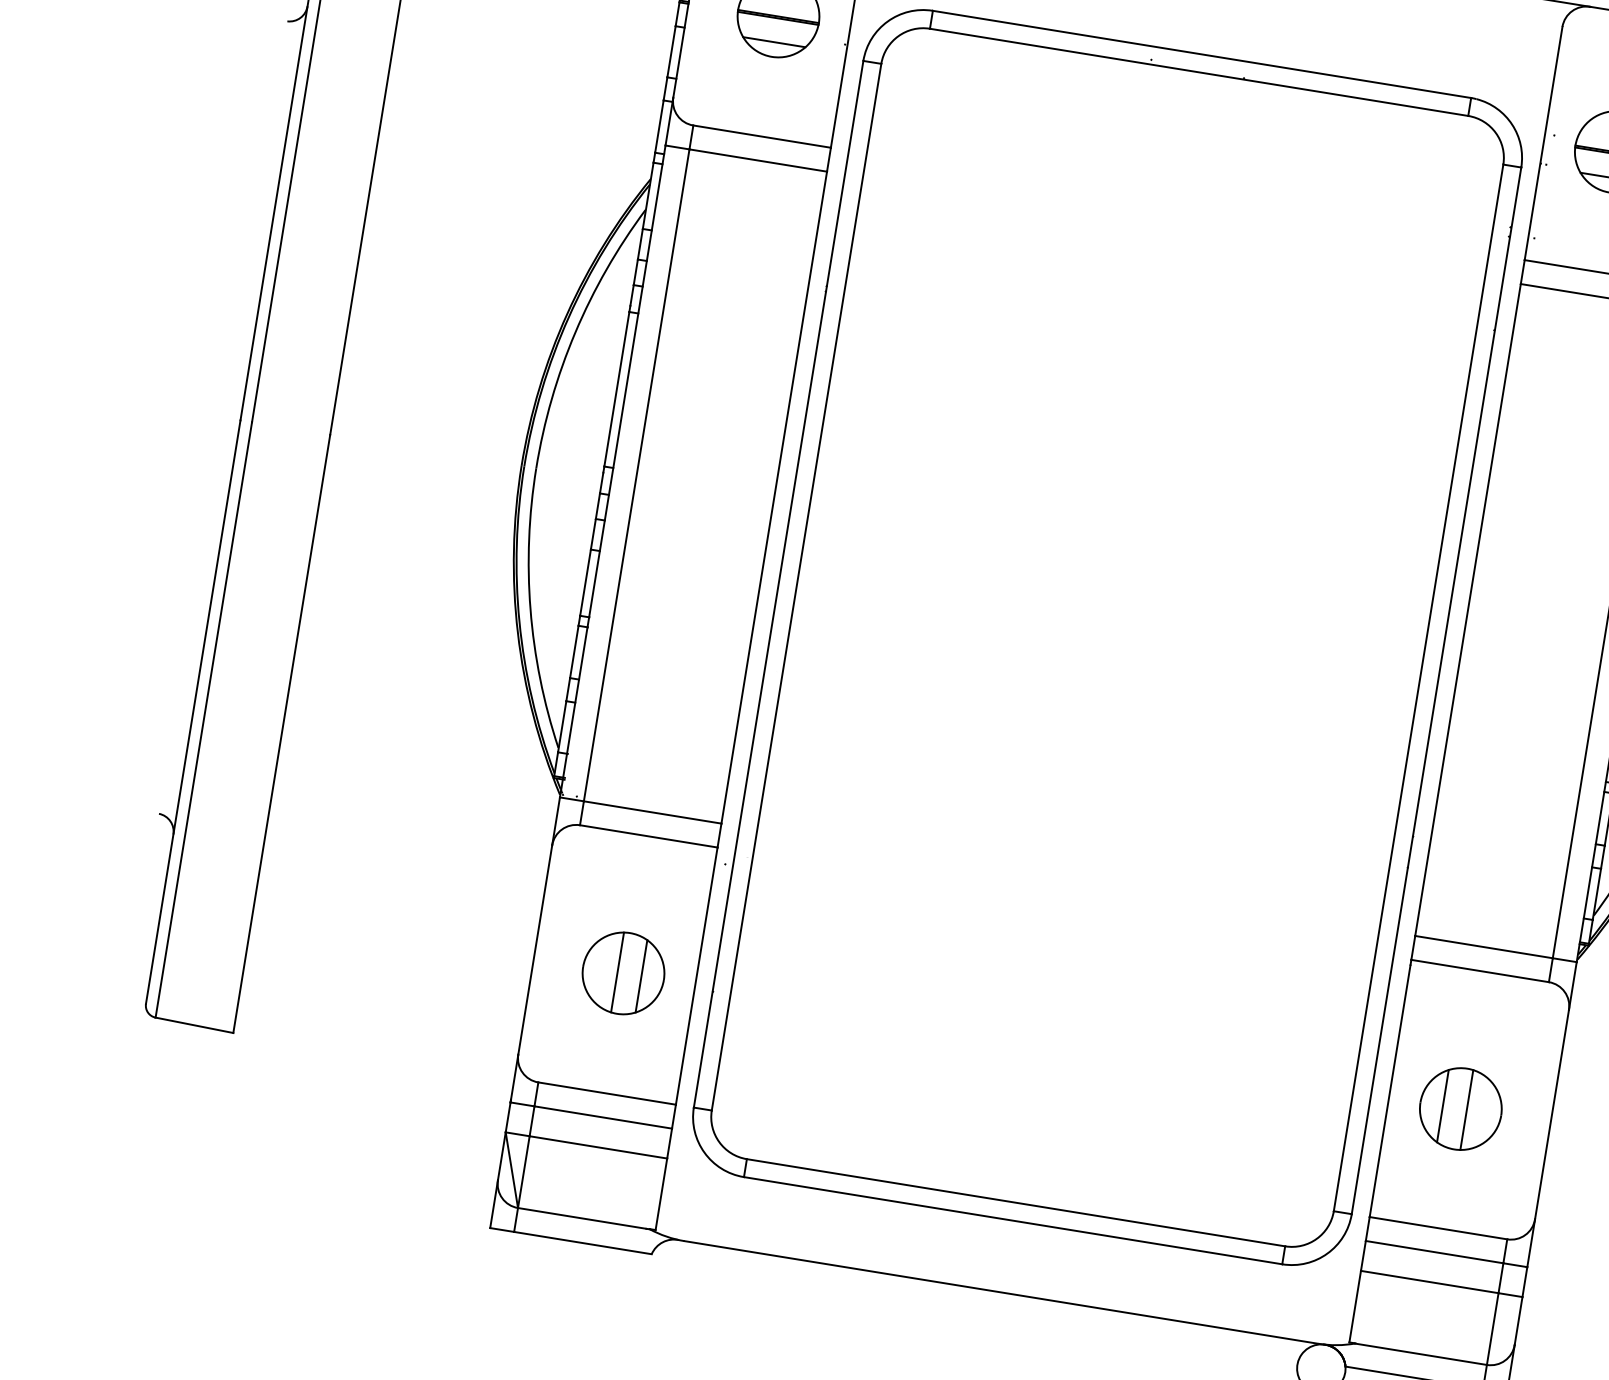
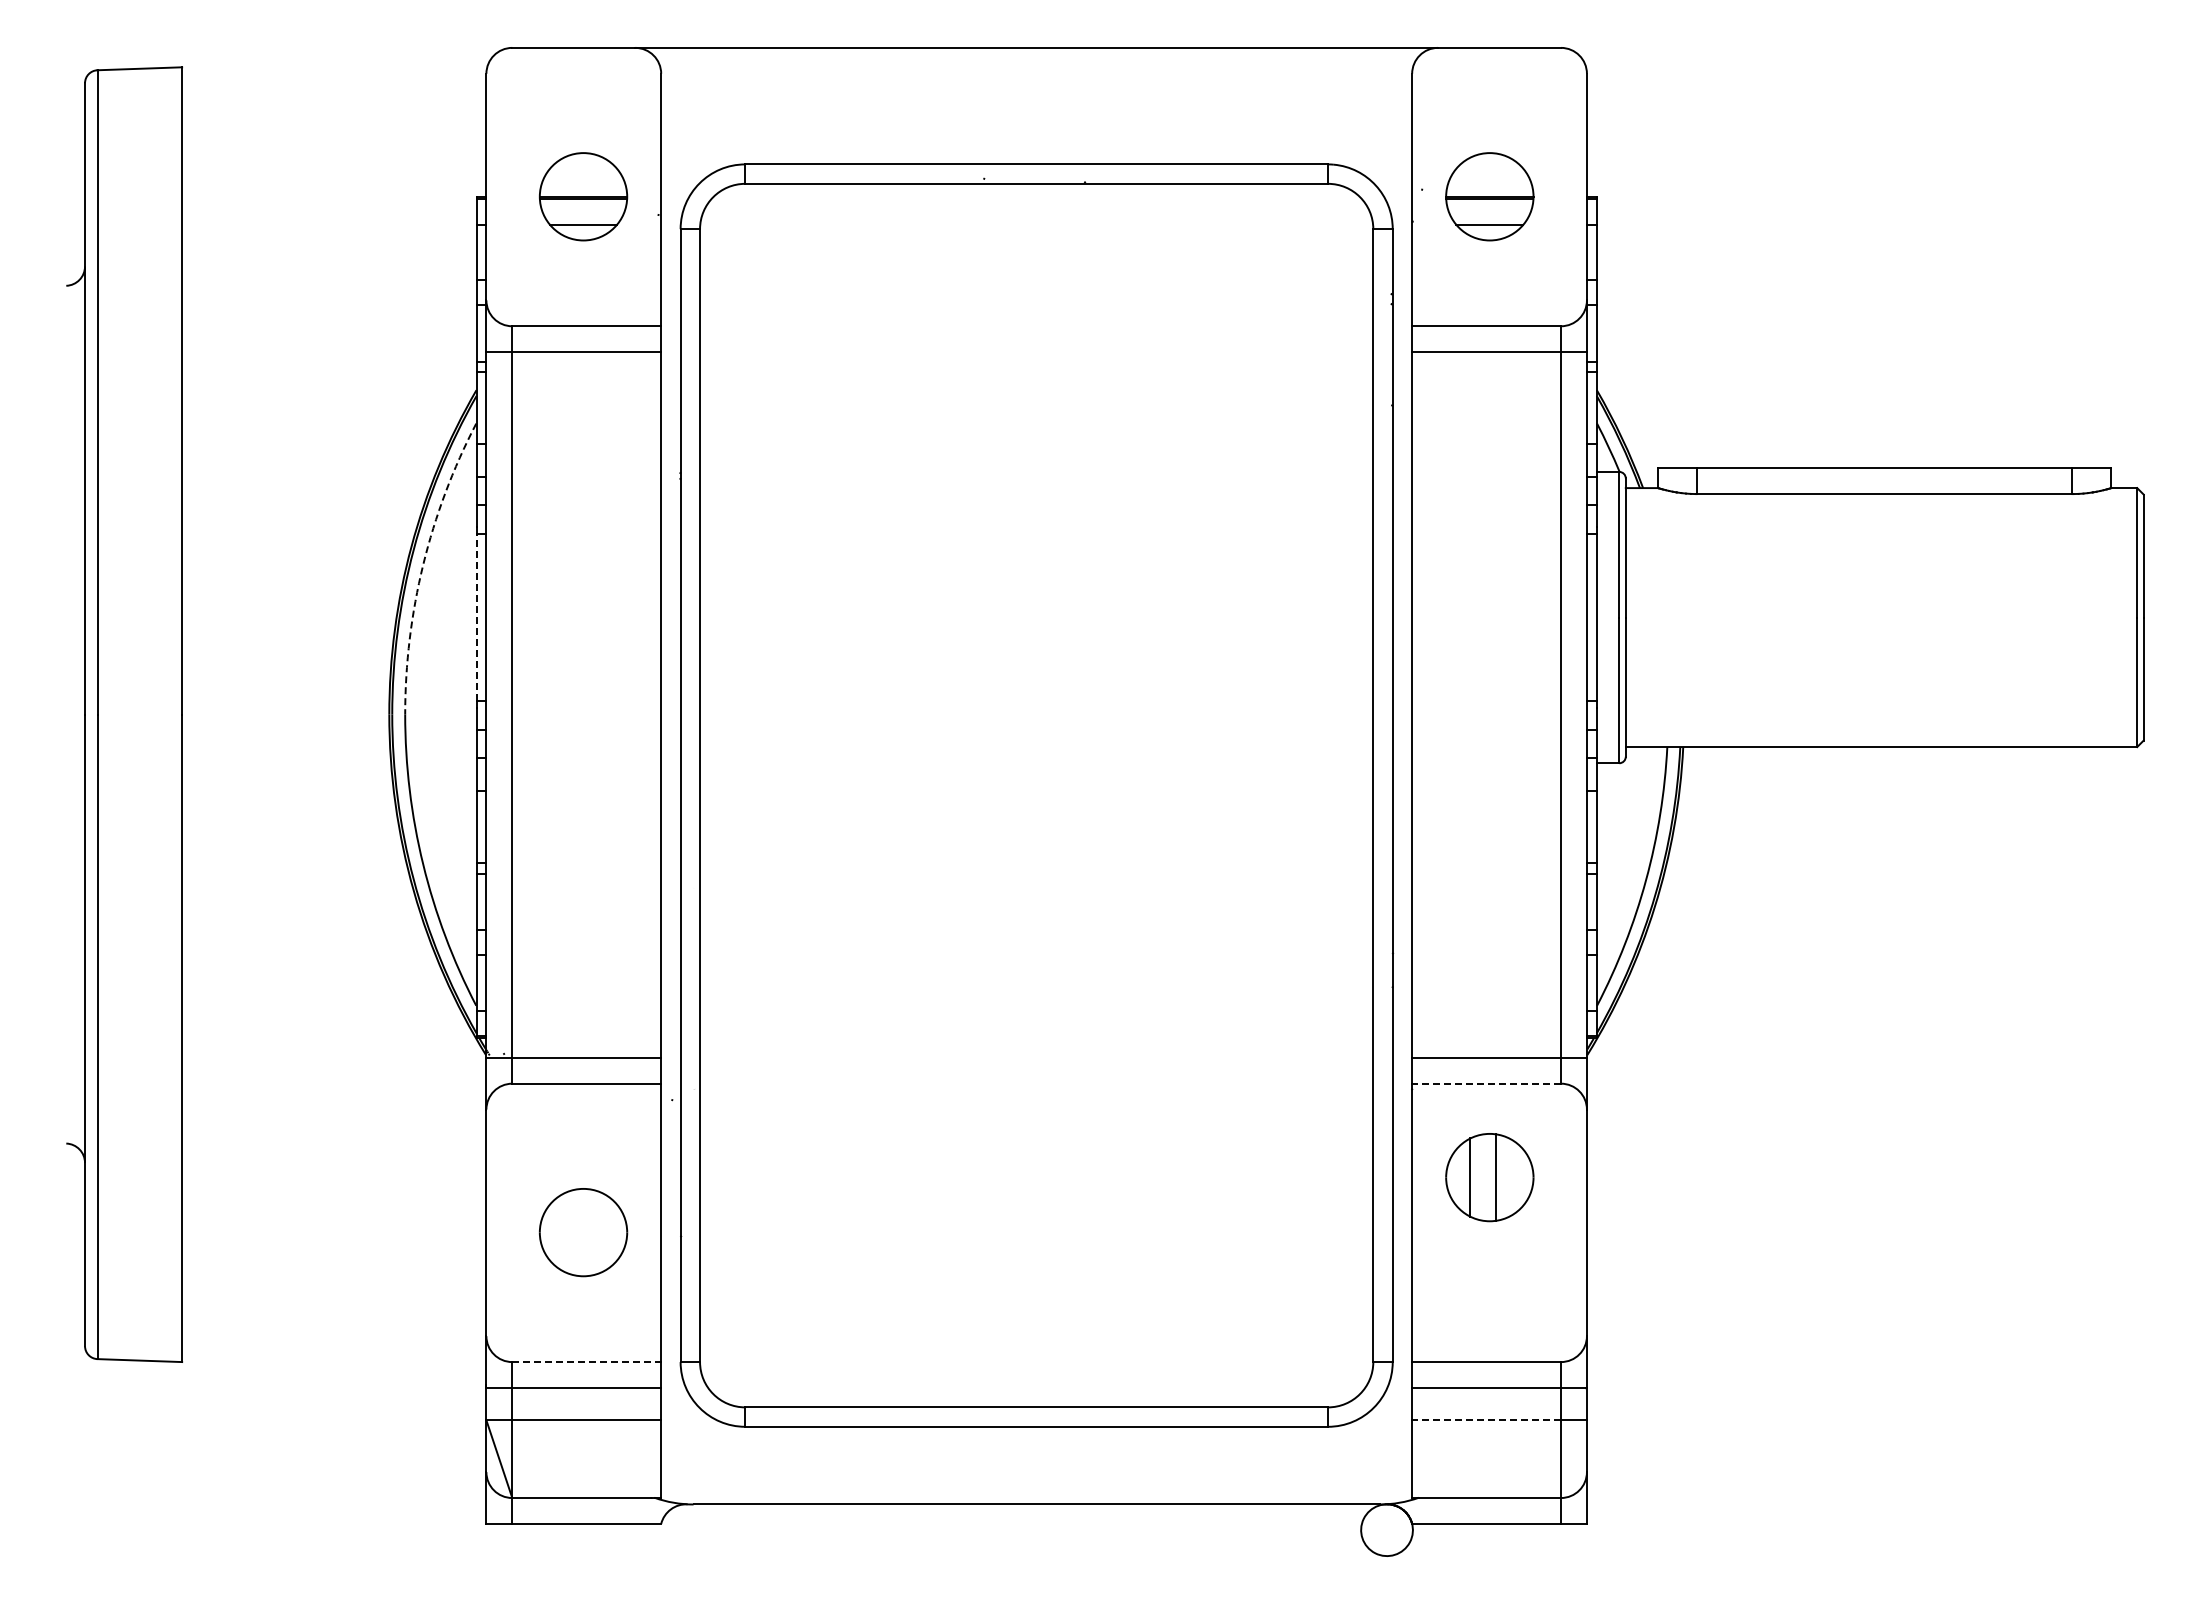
arc: (575, 332) -> (423, 564), solid -> dashed
line: (616, 389) -> (476, 617), solid -> dashed
line: (1480, 970) -> (1486, 1083), solid -> dashed
line: (617, 972) -> (577, 1232), removed
line: (641, 976) -> (602, 1232), removed
line: (607, 1094) -> (587, 1362), solid -> dashed
part: (1460, 1108) -> (1489, 1177), moved
line: (1429, 1282) -> (1486, 1420), solid -> dashed

